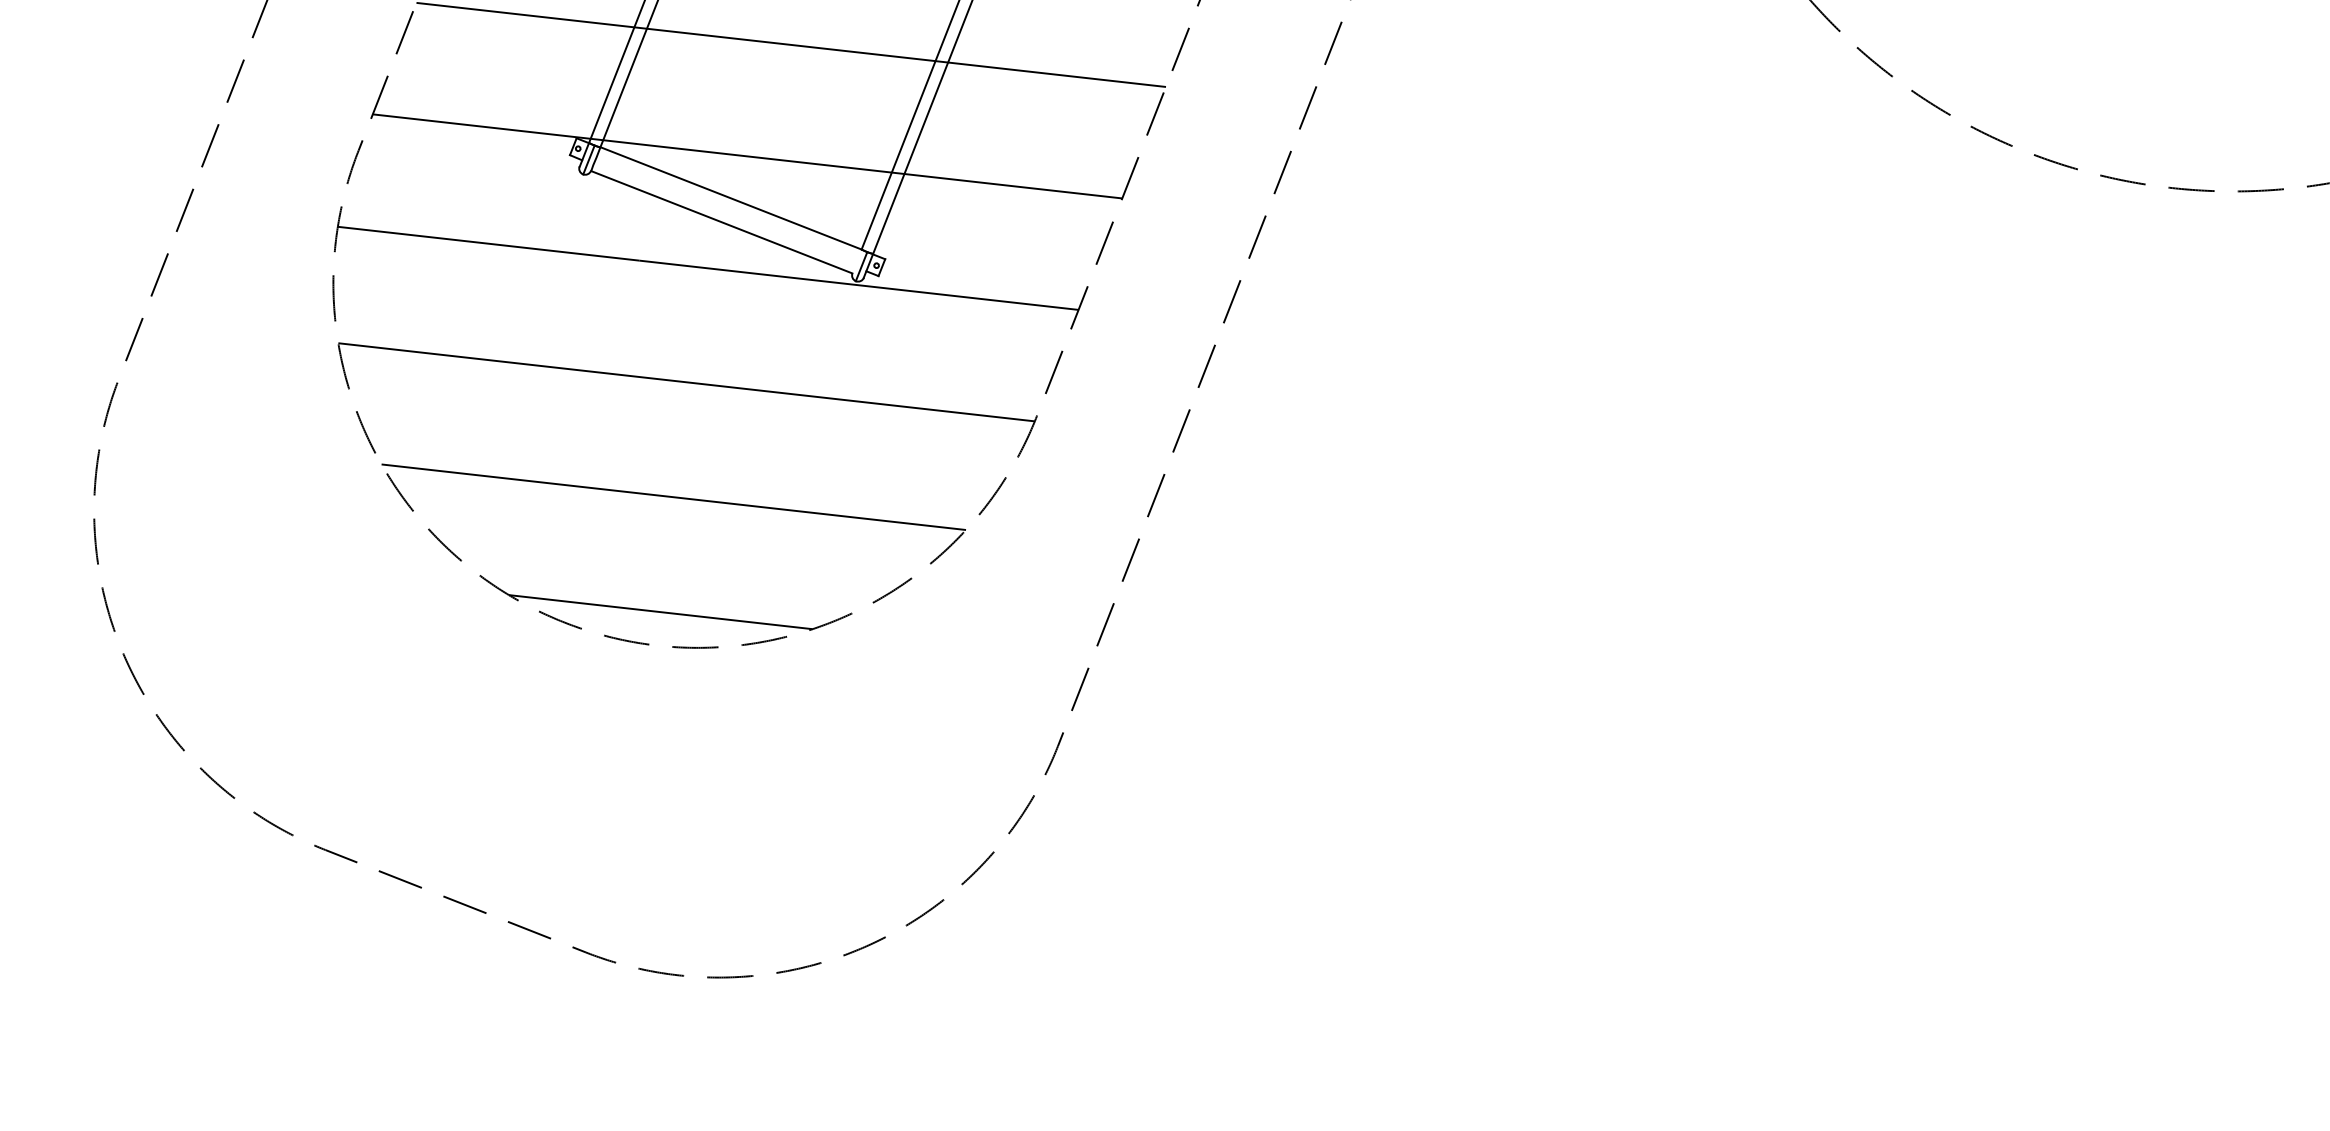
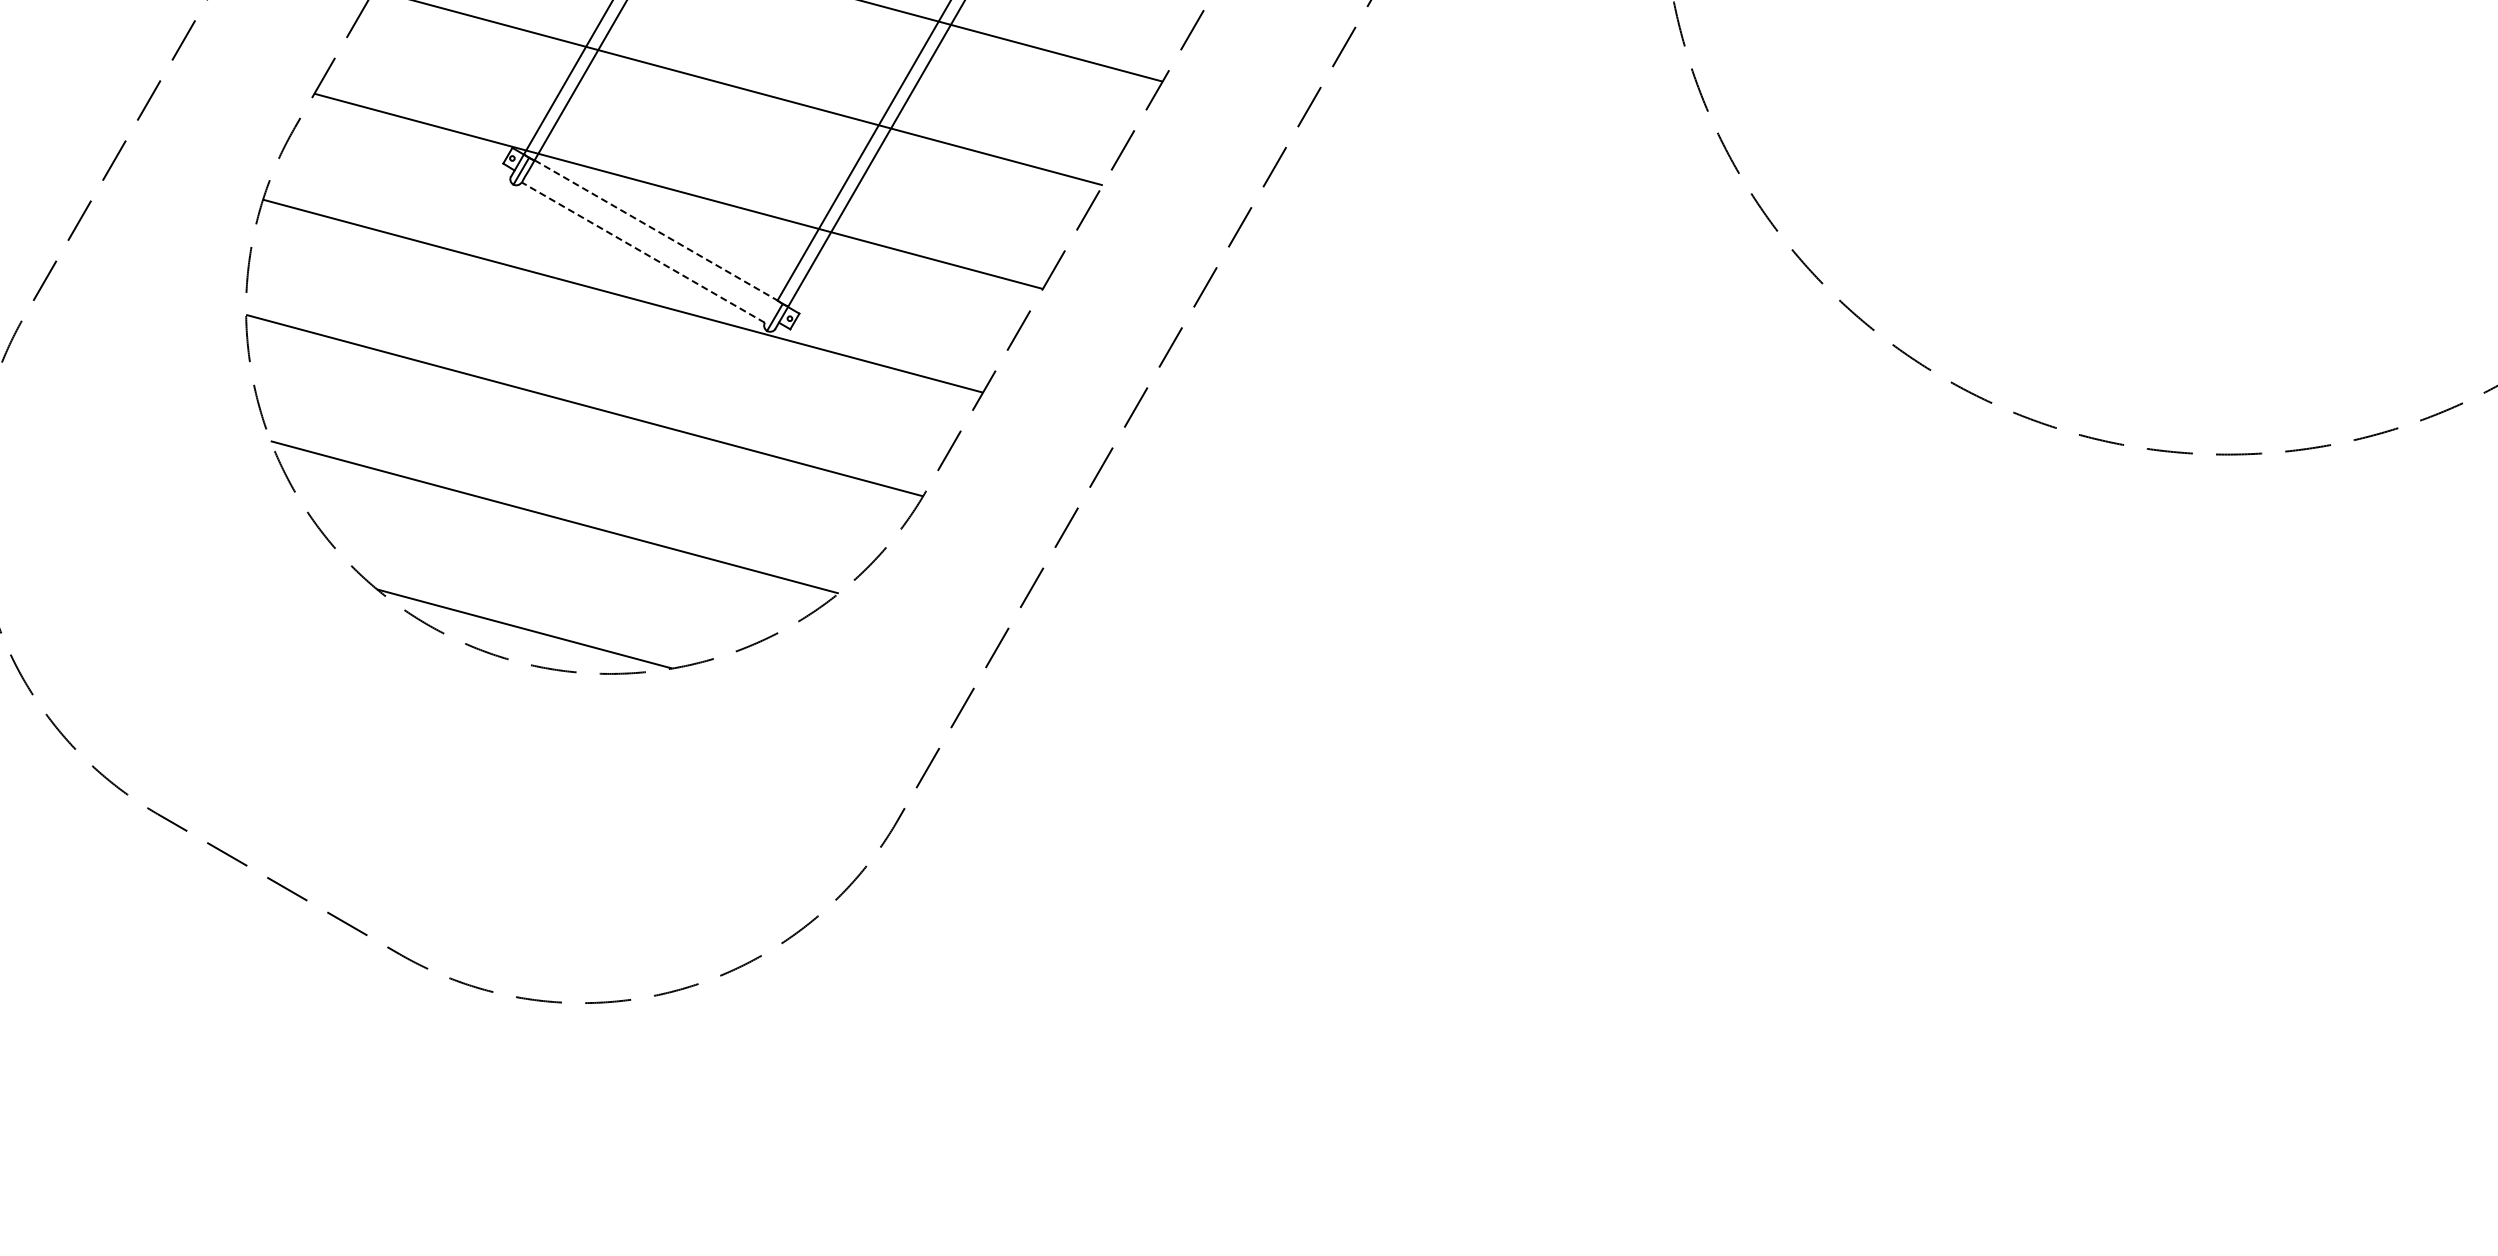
line: (731, 198) -> (656, 230), solid -> dashed
line: (720, 222) -> (642, 252), solid -> dashed

